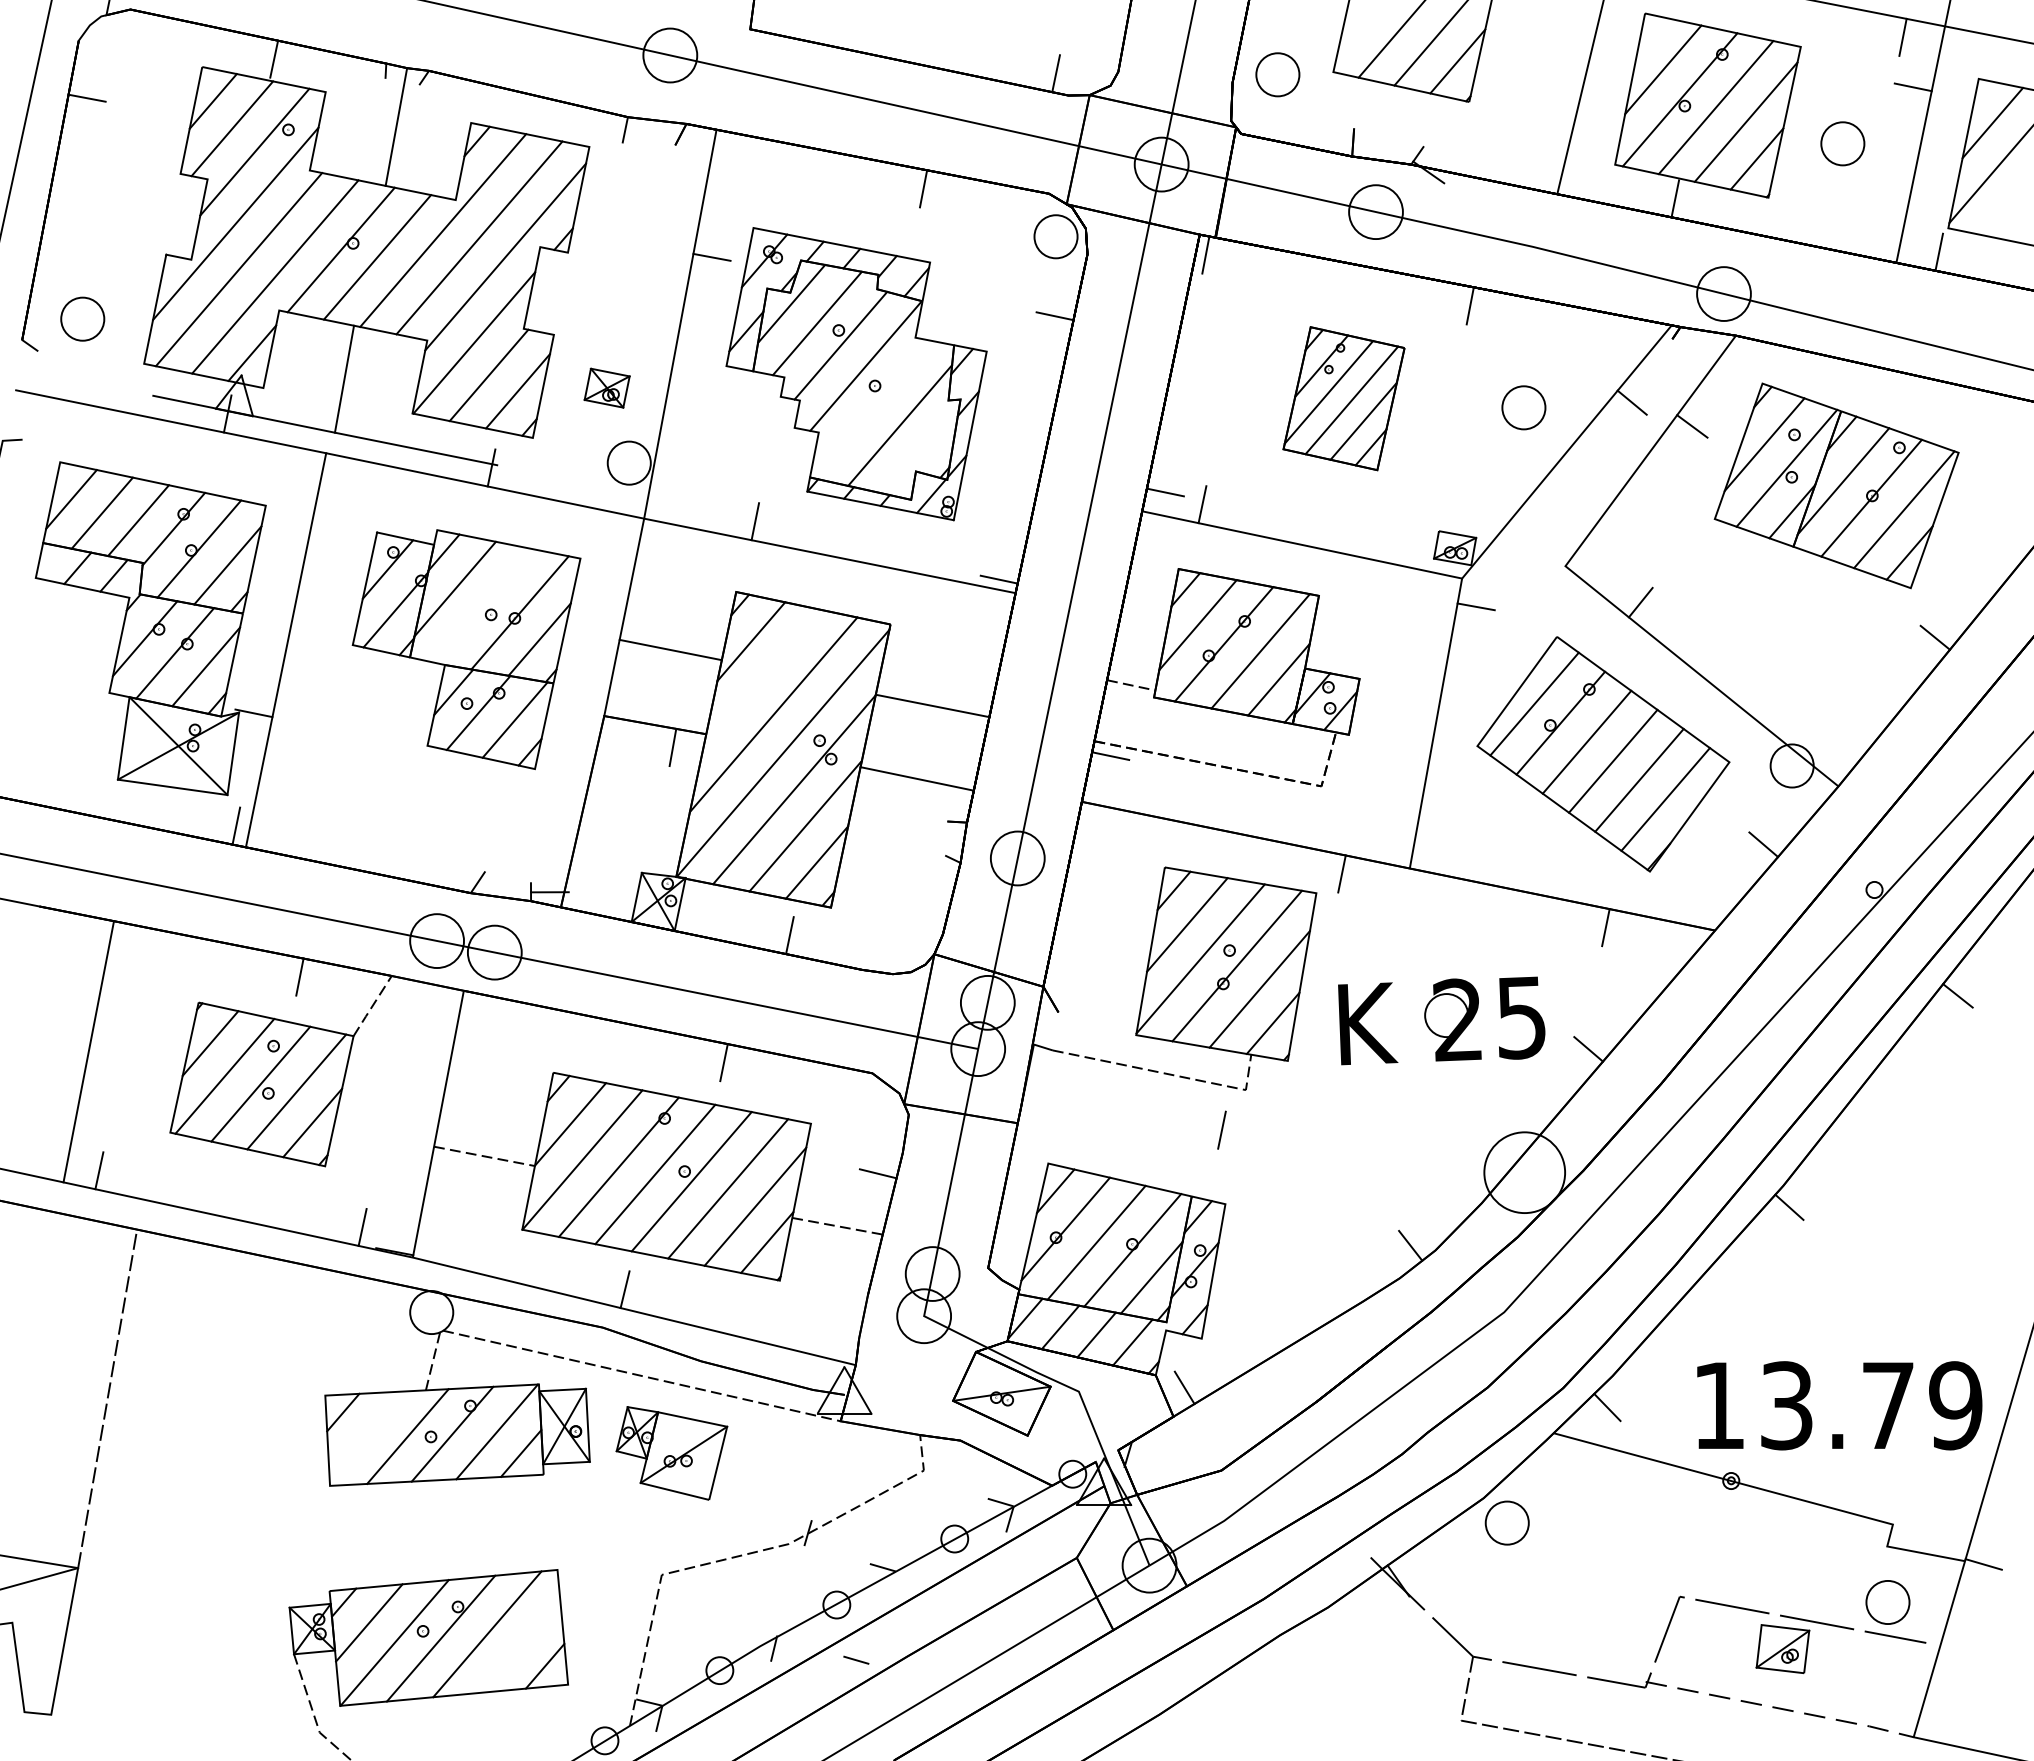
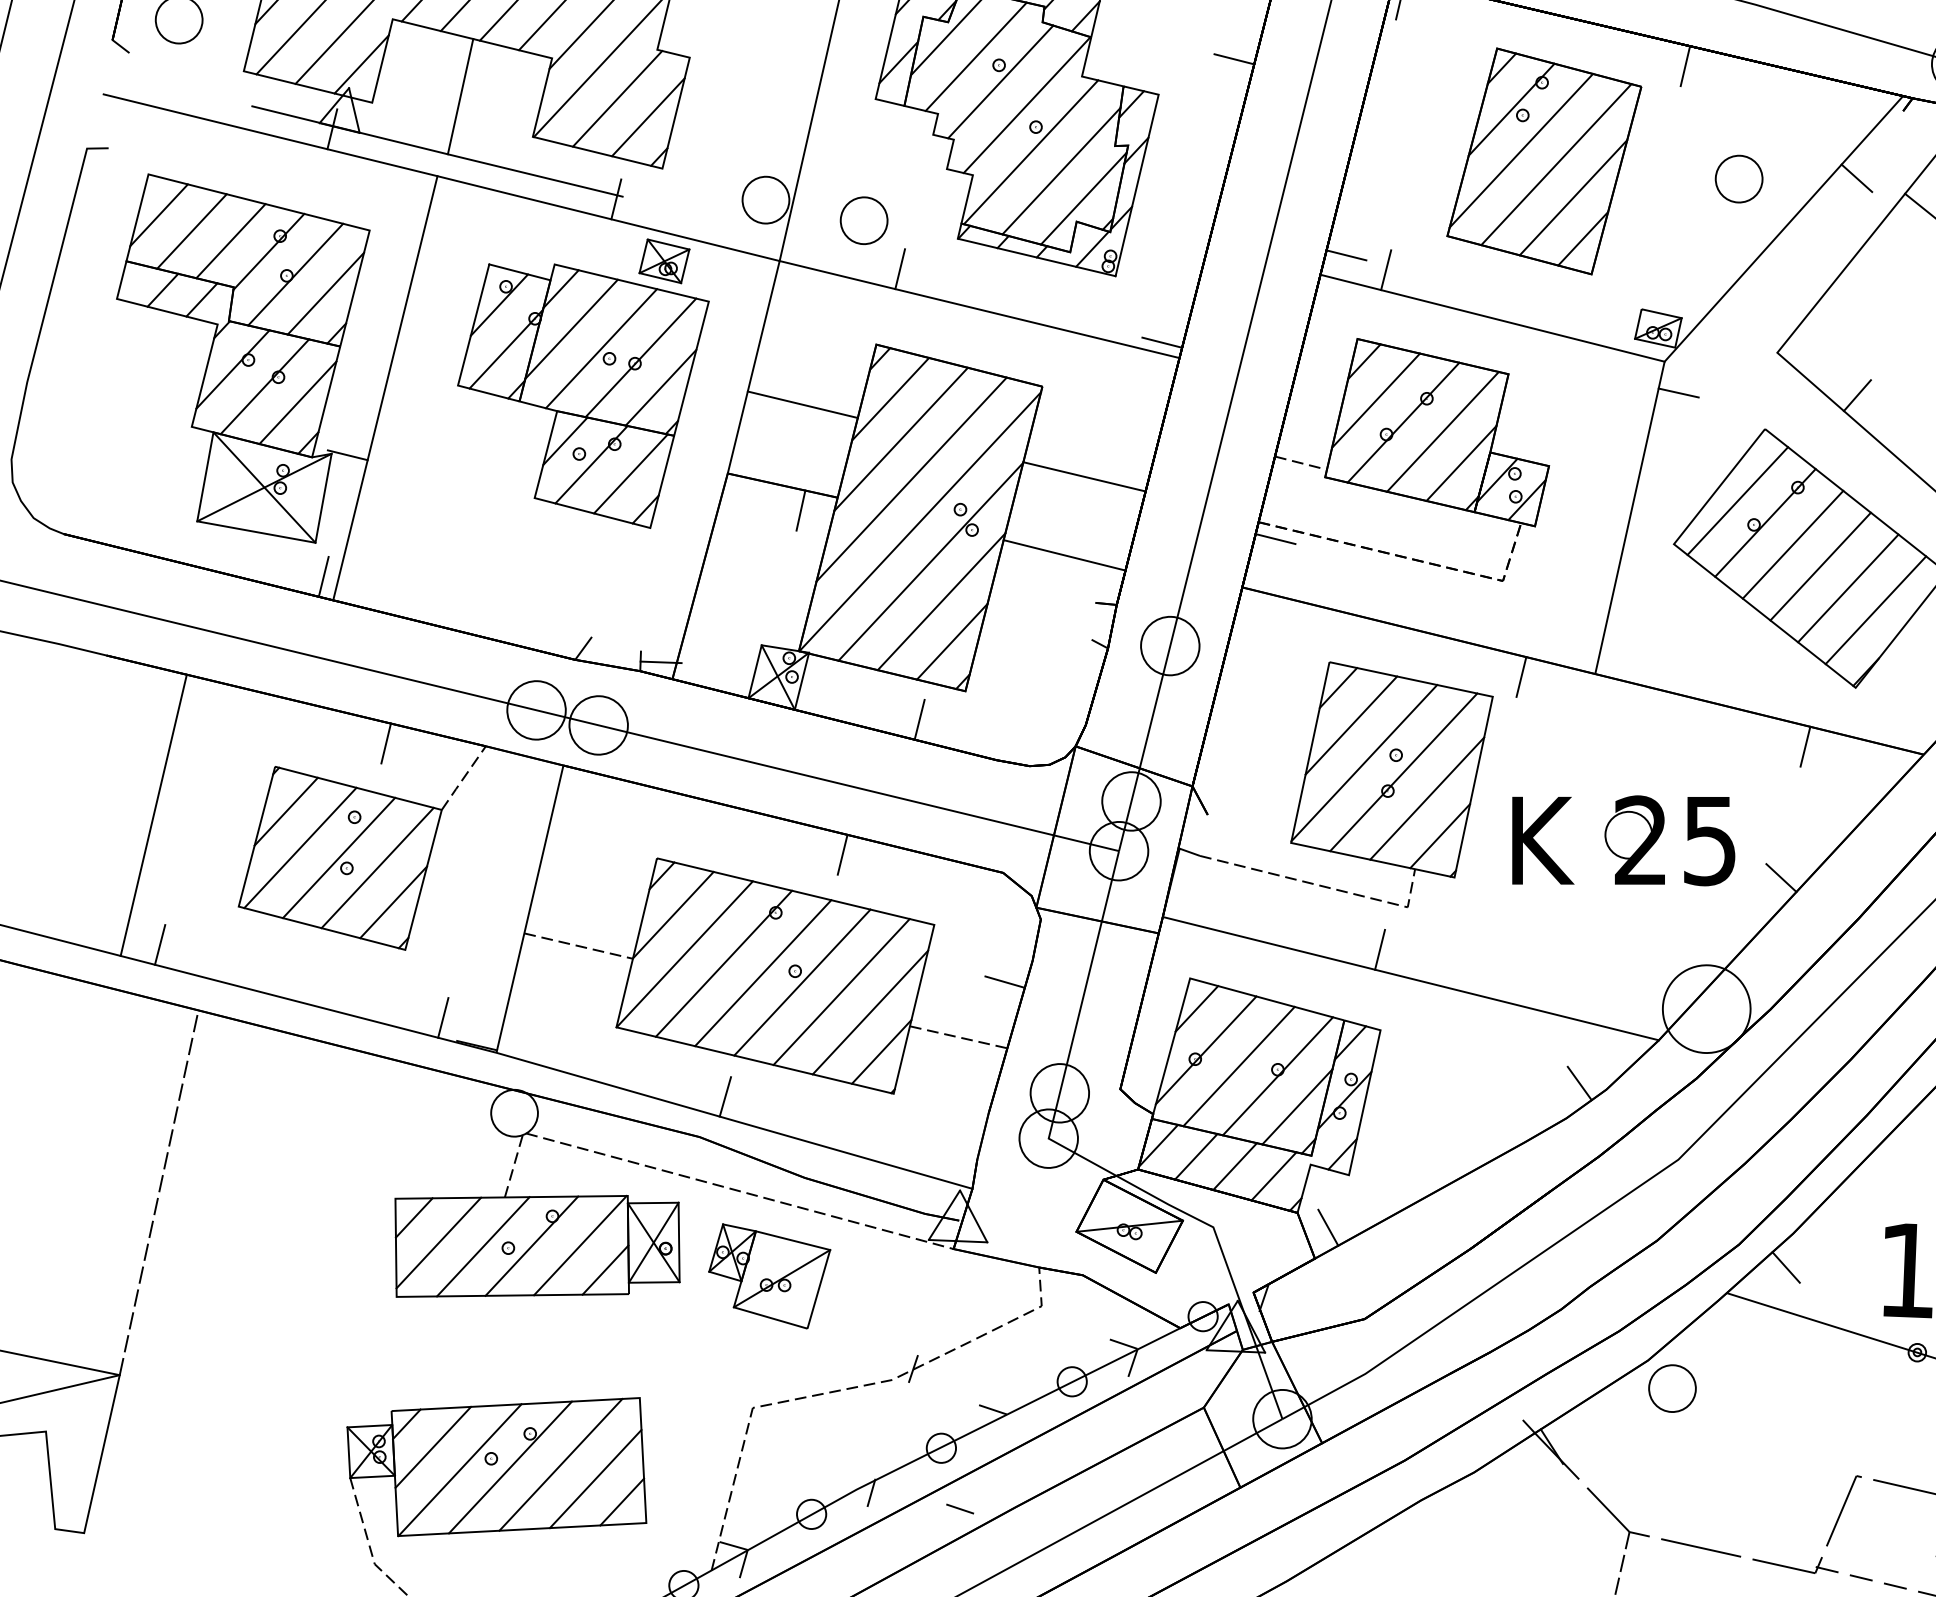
part: (606, 387) -> (663, 260), moved
part: (1343, 398) -> (1543, 161), size x1.43
line: (871, 408) -> (1031, 151), added
line: (921, 449) -> (1083, 198), added
part: (720, 478) -> (864, 220), added
line: (483, 605) -> (601, 348), added
line: (762, 677) -> (901, 438), added
line: (1250, 1155) -> (1409, 978), added
line: (366, 1434) -> (438, 1242), added
line: (519, 1645) -> (595, 1478), added

